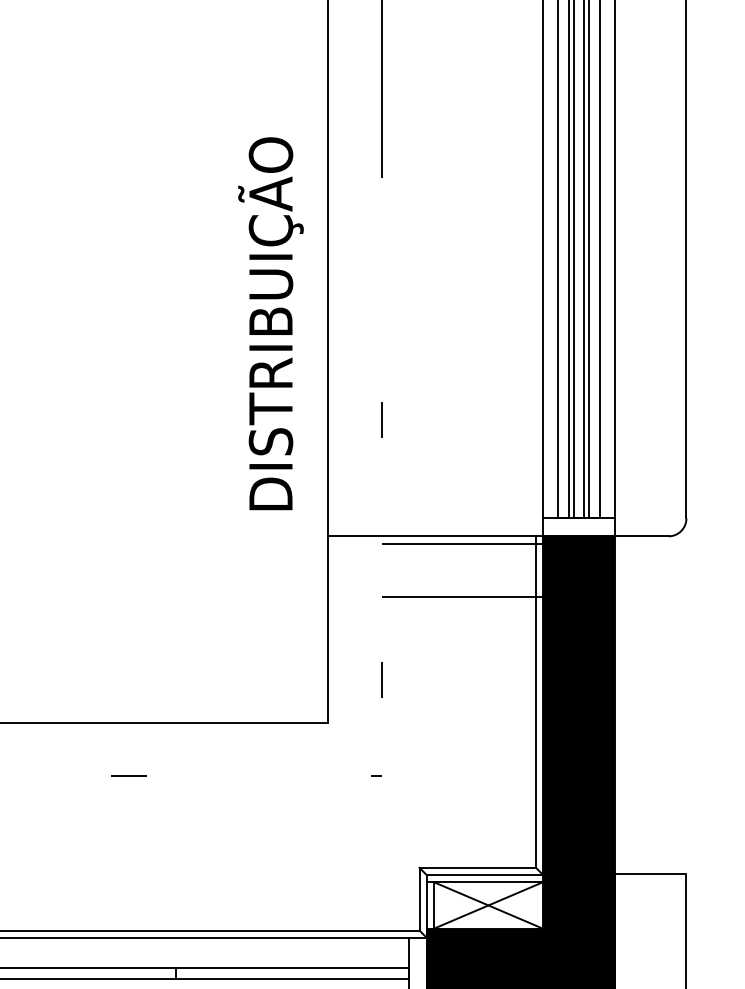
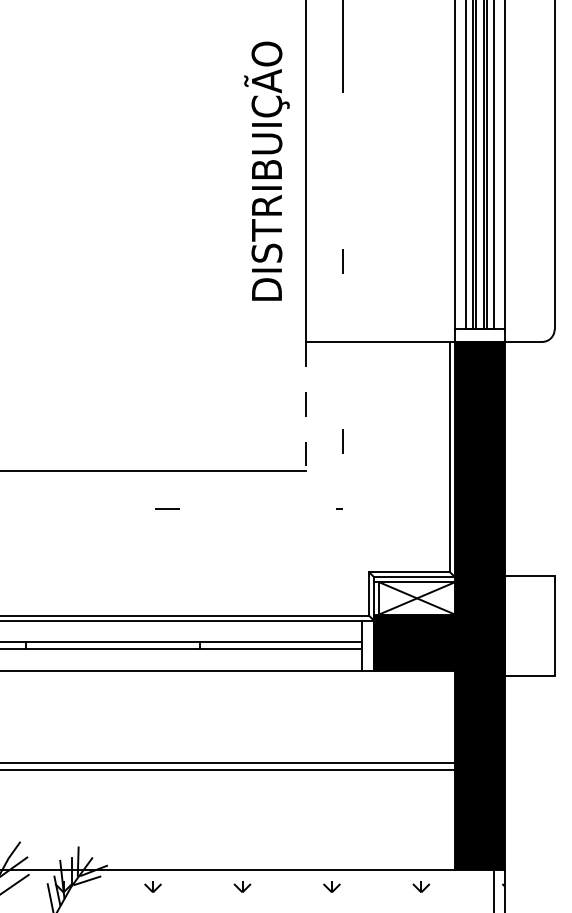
text: (270, 322) -> (266, 170), moved
line: (463, 542) -> (399, 346), removed
line: (463, 597) -> (399, 384), removed
line: (327, 629) -> (305, 406), solid -> dashed

